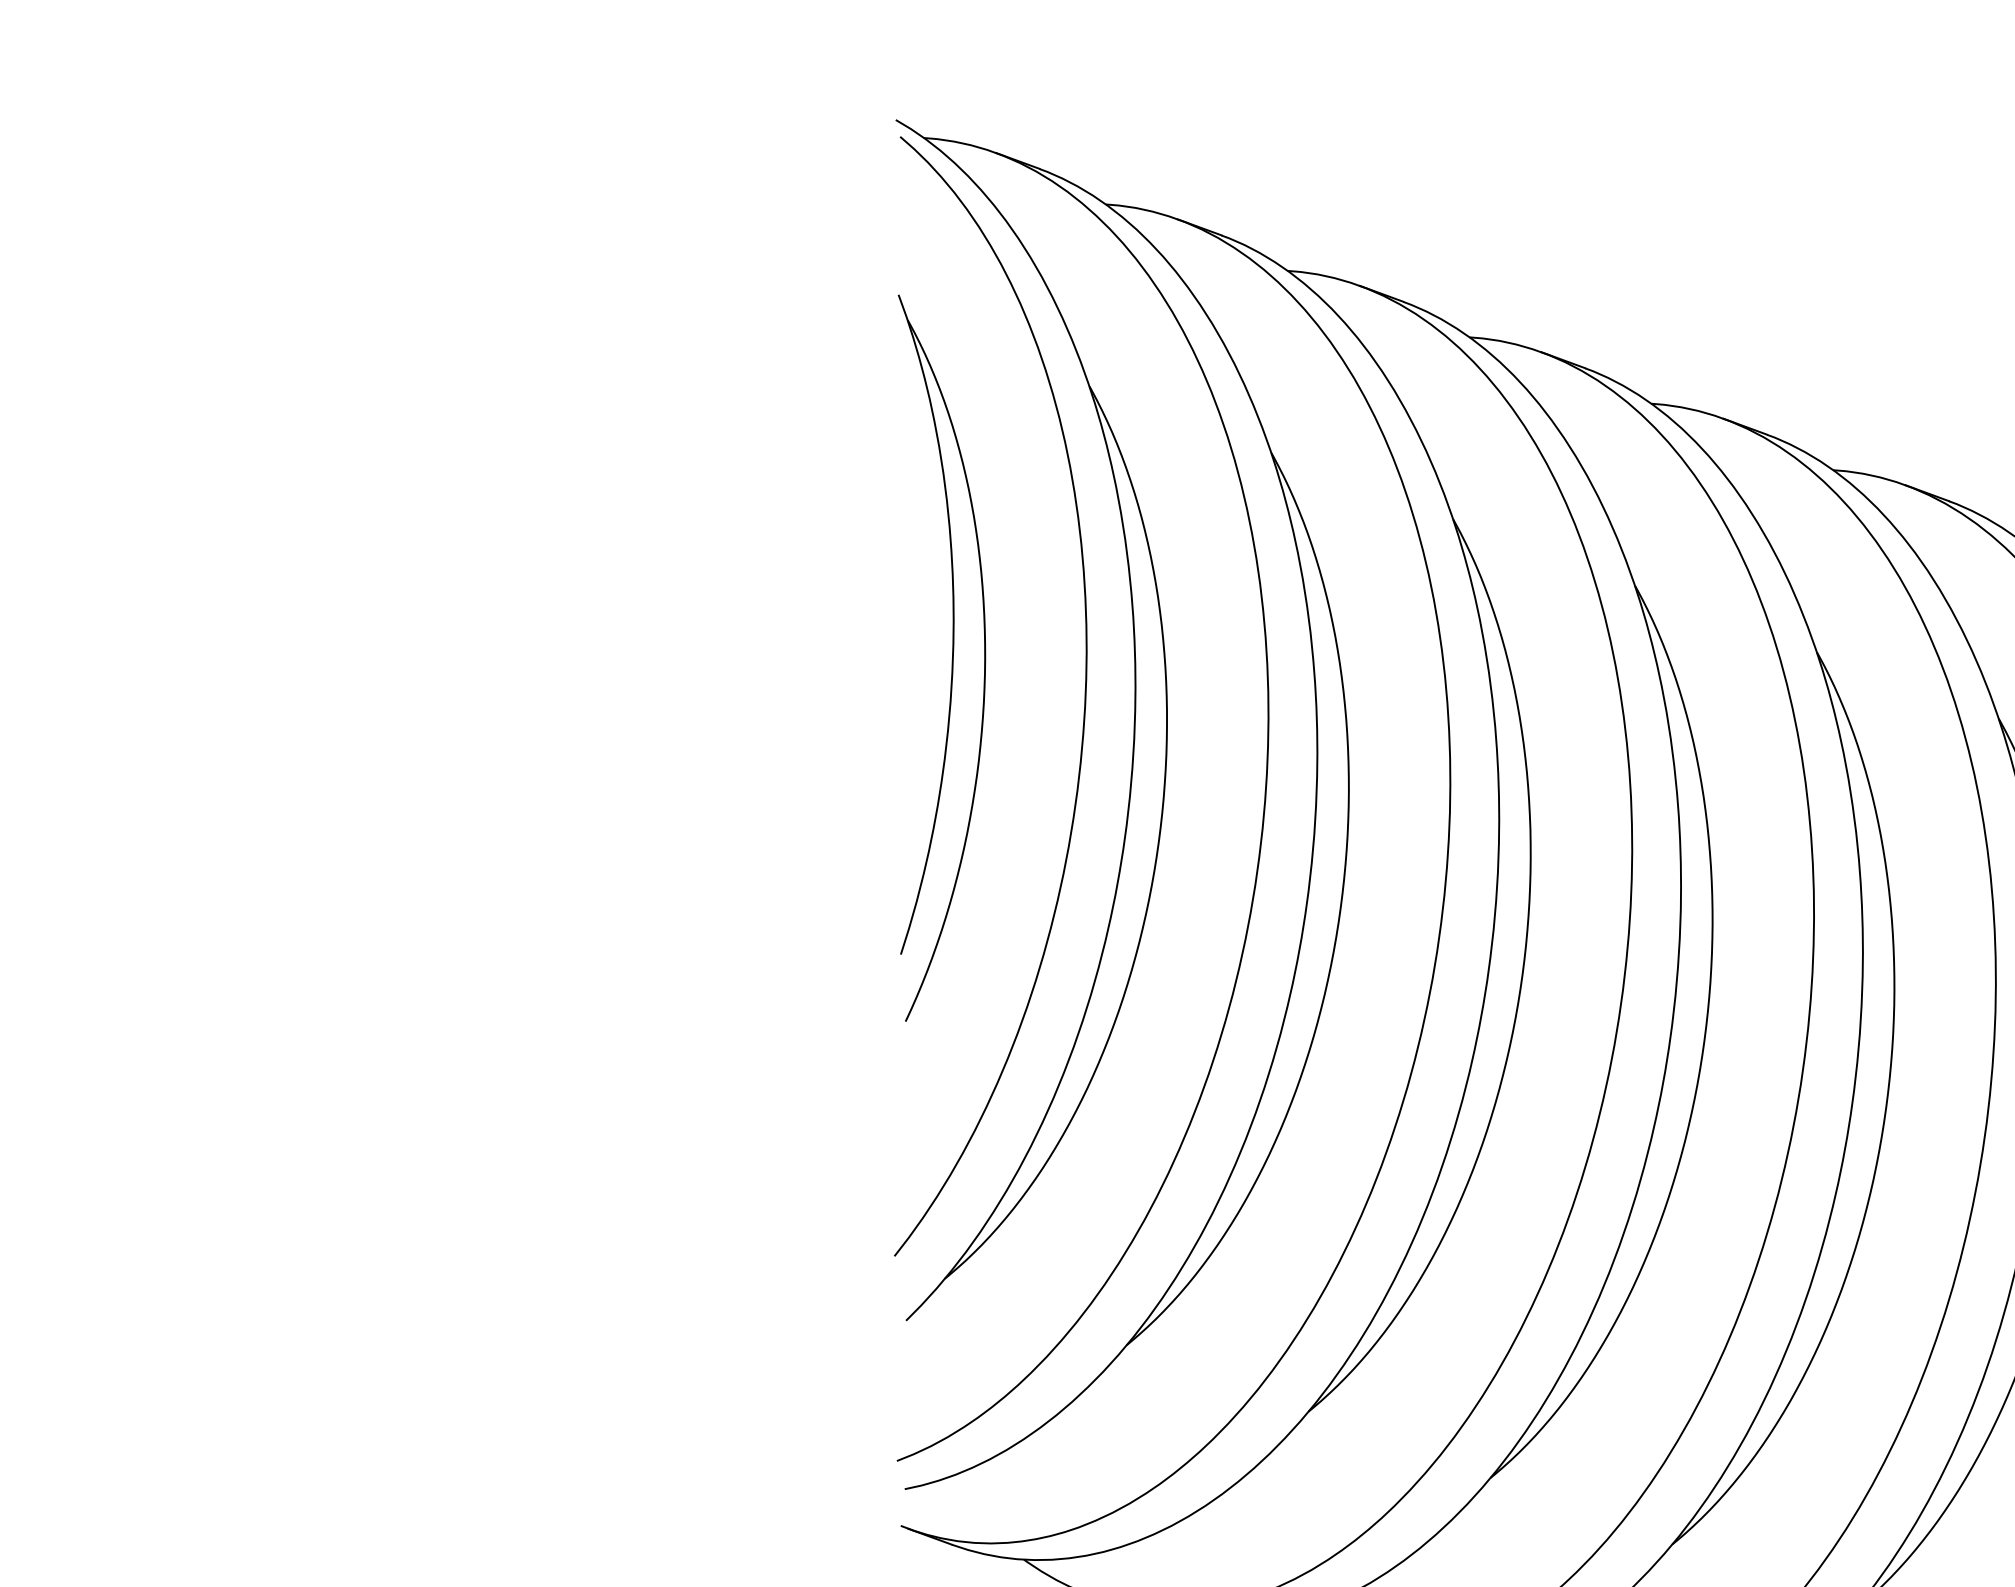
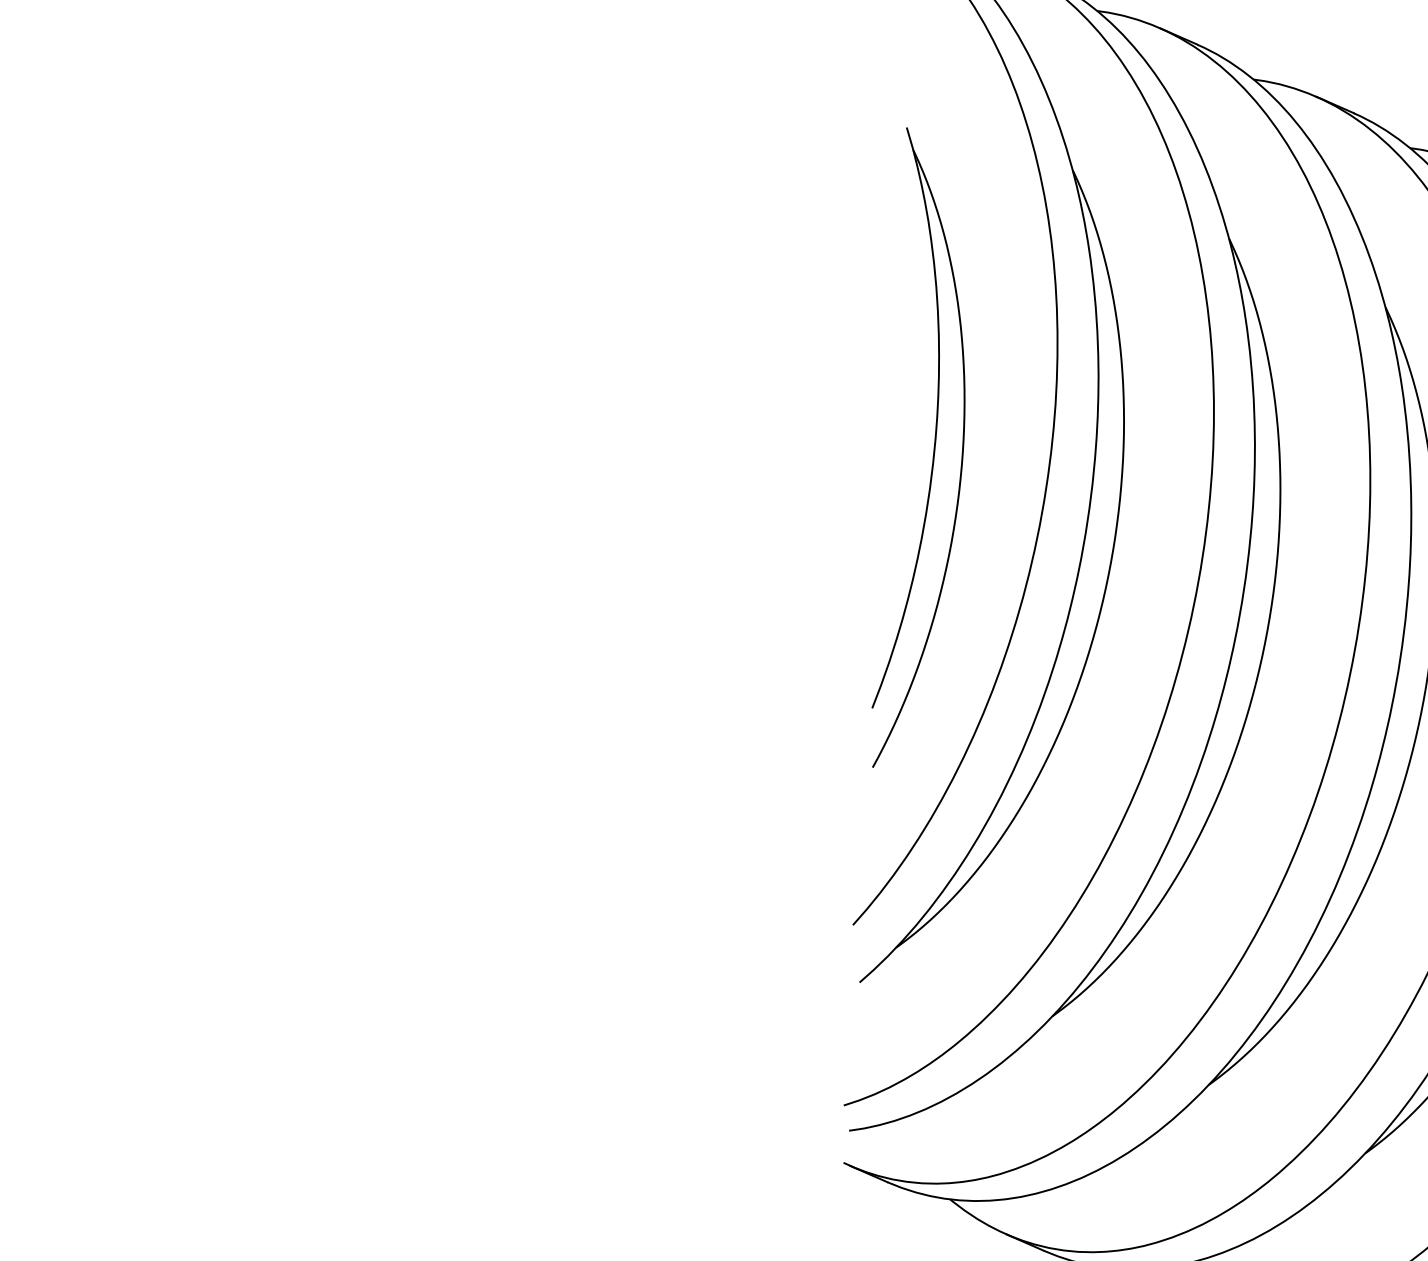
part: (951, 660) -> (933, 452), moved

